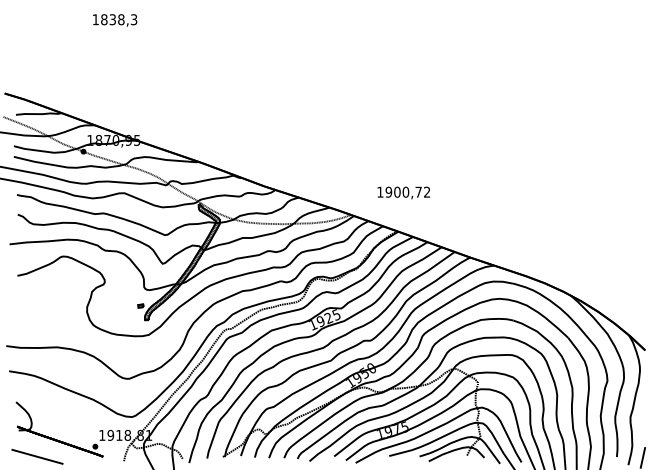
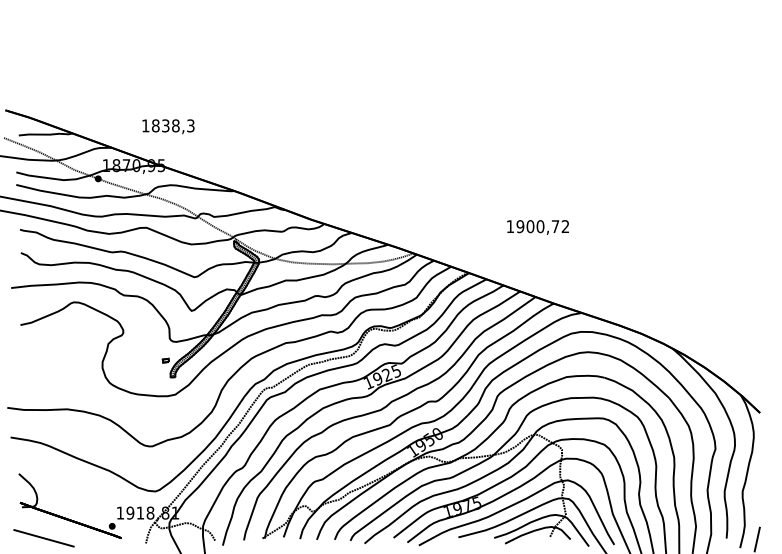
text: (115, 20) -> (168, 126), moved
text: (403, 192) -> (537, 226), moved

